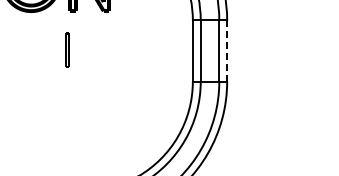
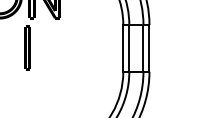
part: (67, 49) -> (27, 47), size x1.67
line: (227, 51) -> (149, 48), dashed -> solid

